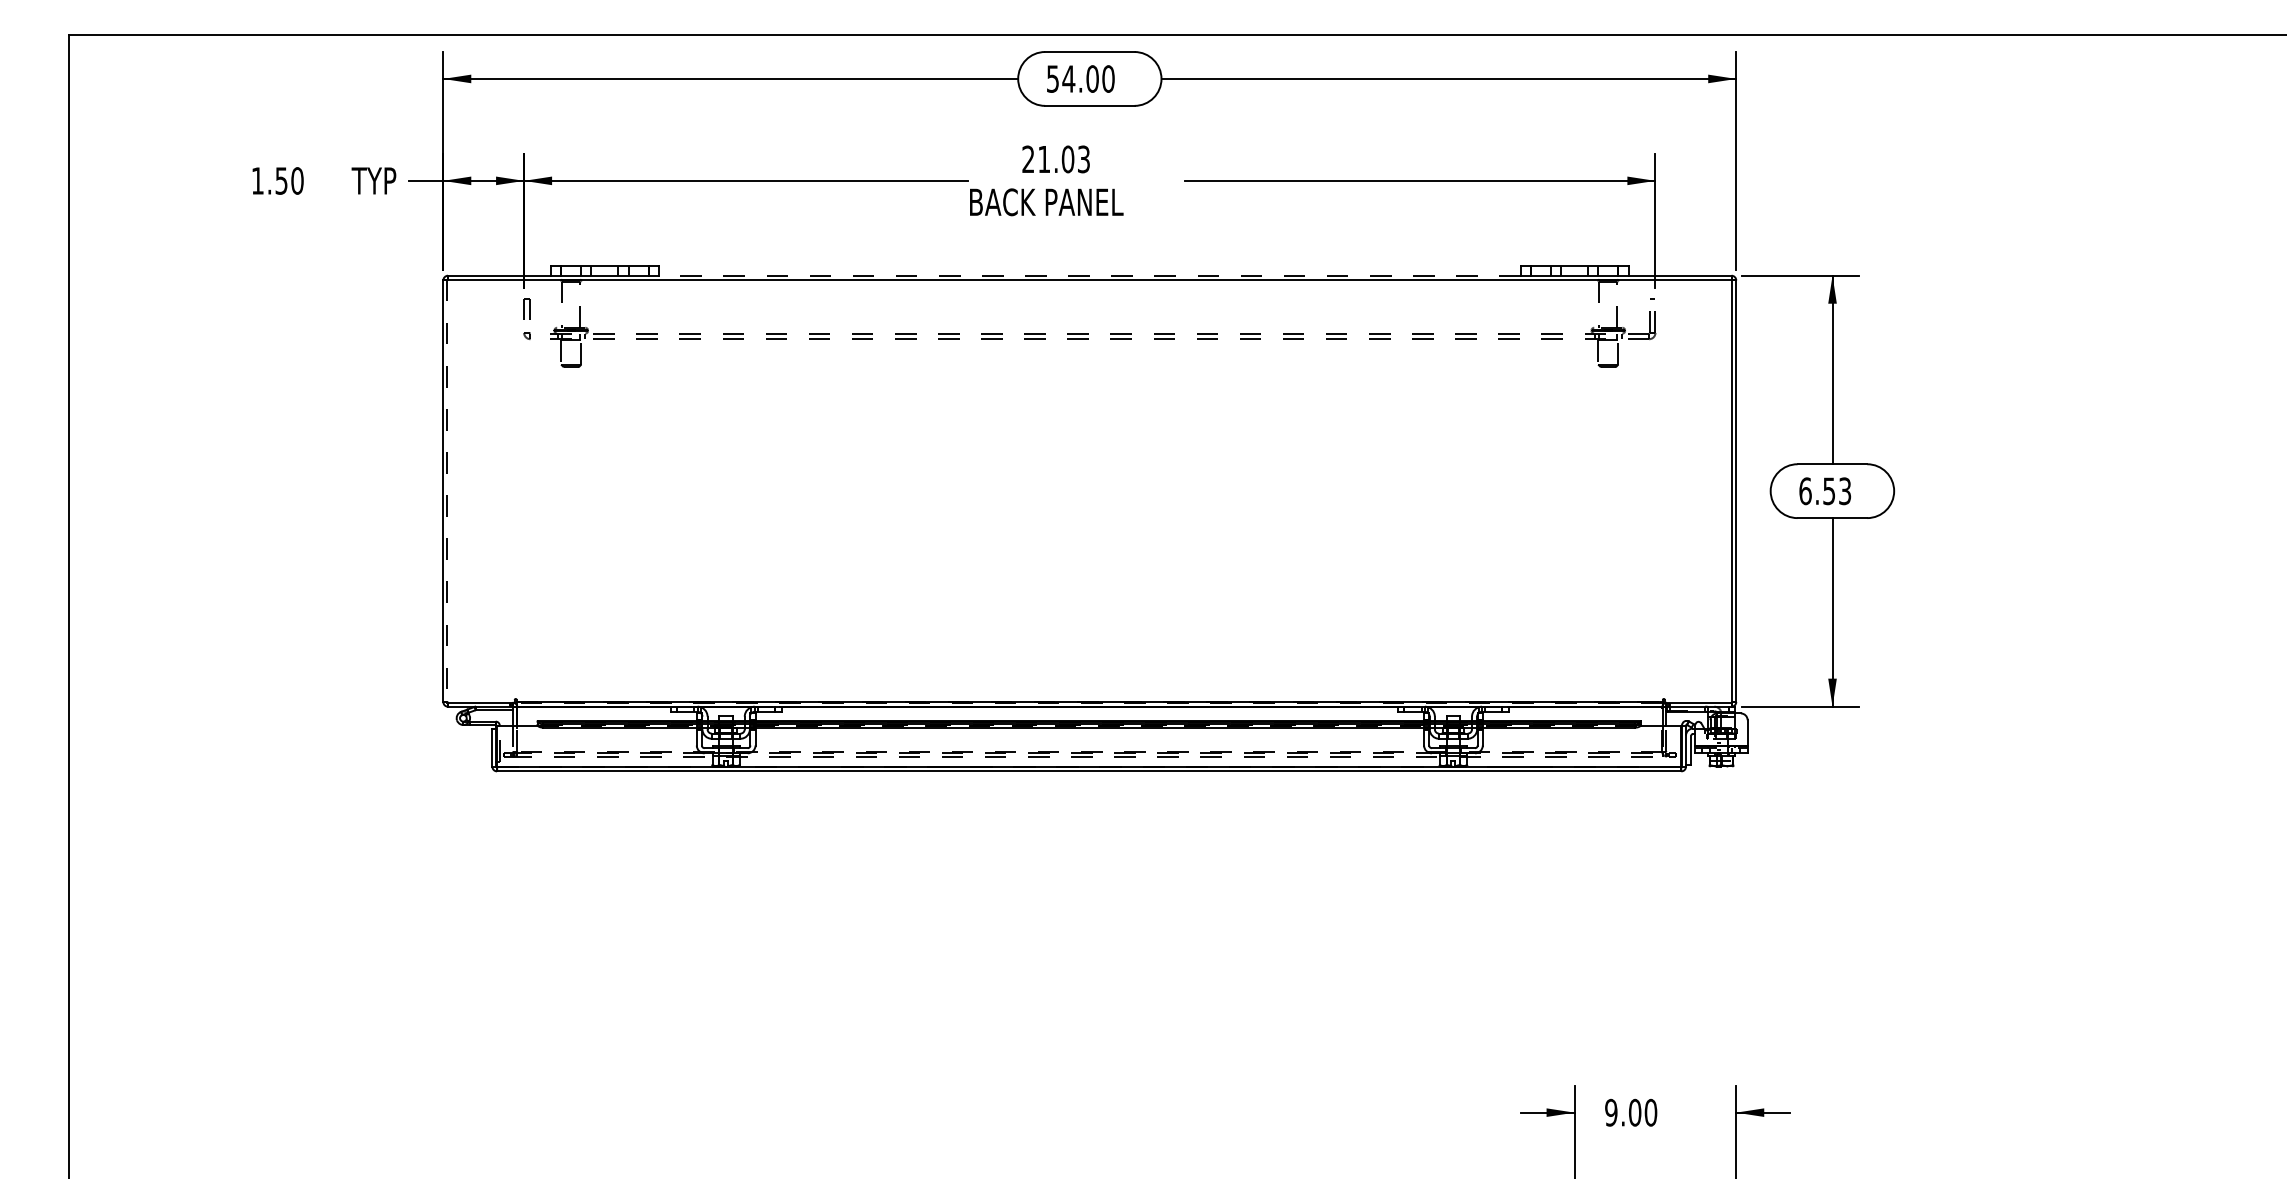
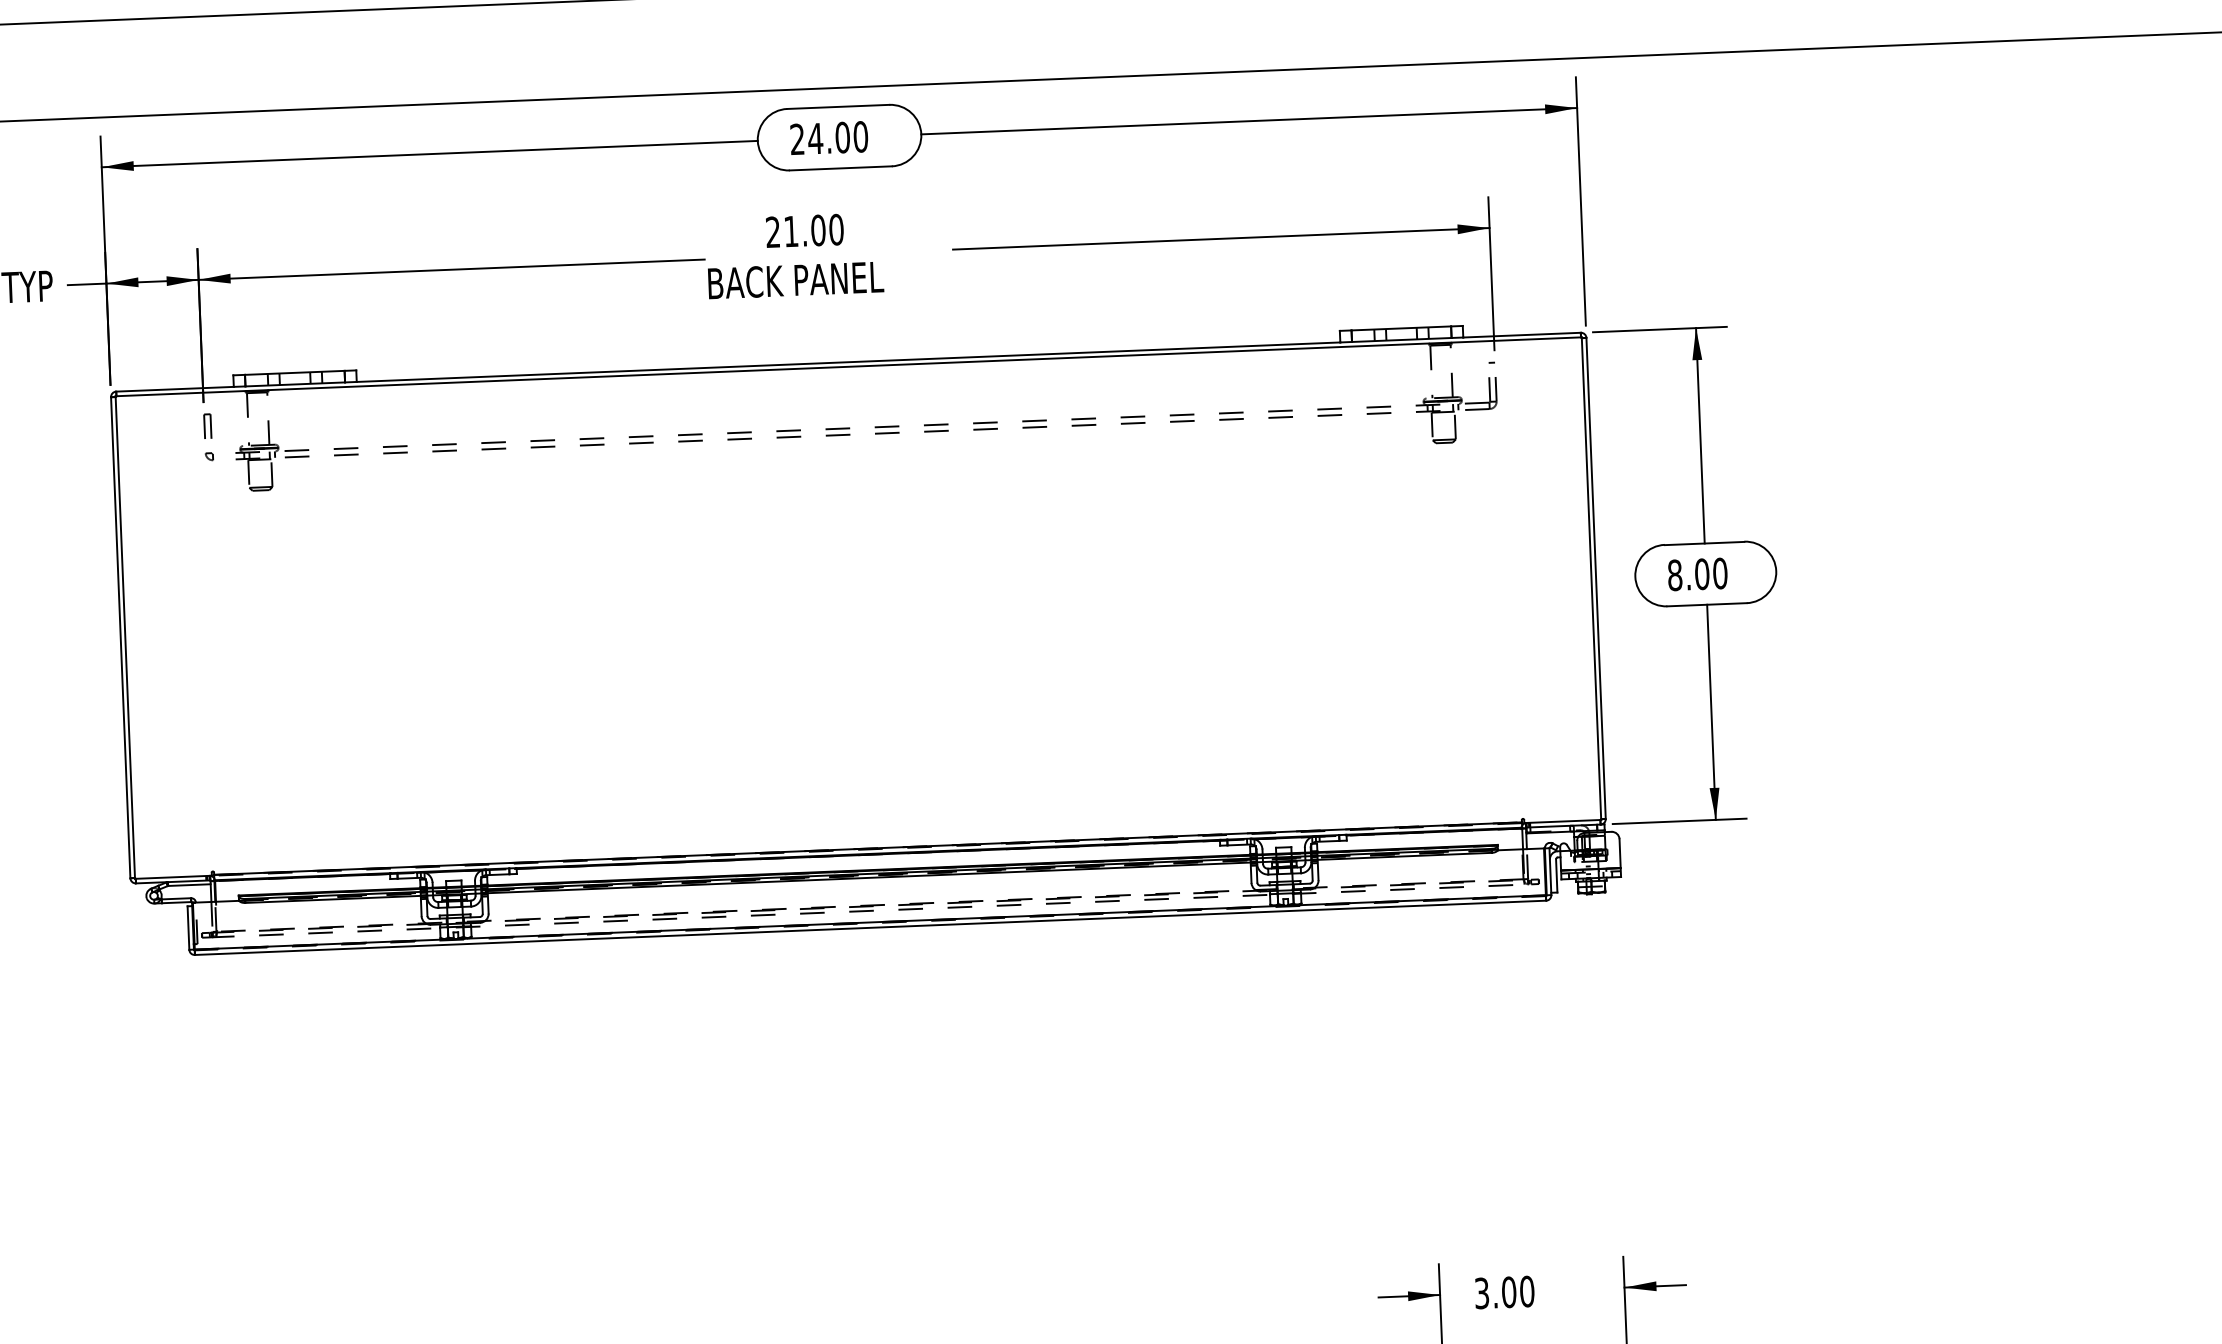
text: (1052, 78) -> (796, 138), 54.00 -> 24.00
text: (1083, 159) -> (836, 229), 21.03 -> 21.00
line: (1089, 275) -> (848, 361), dashed -> solid
line: (447, 491) -> (125, 637), dashed -> solid
text: (1825, 491) -> (1697, 574), 6.53 -> 8.00
text: (1611, 1112) -> (1482, 1293), 9.00 -> 3.00

